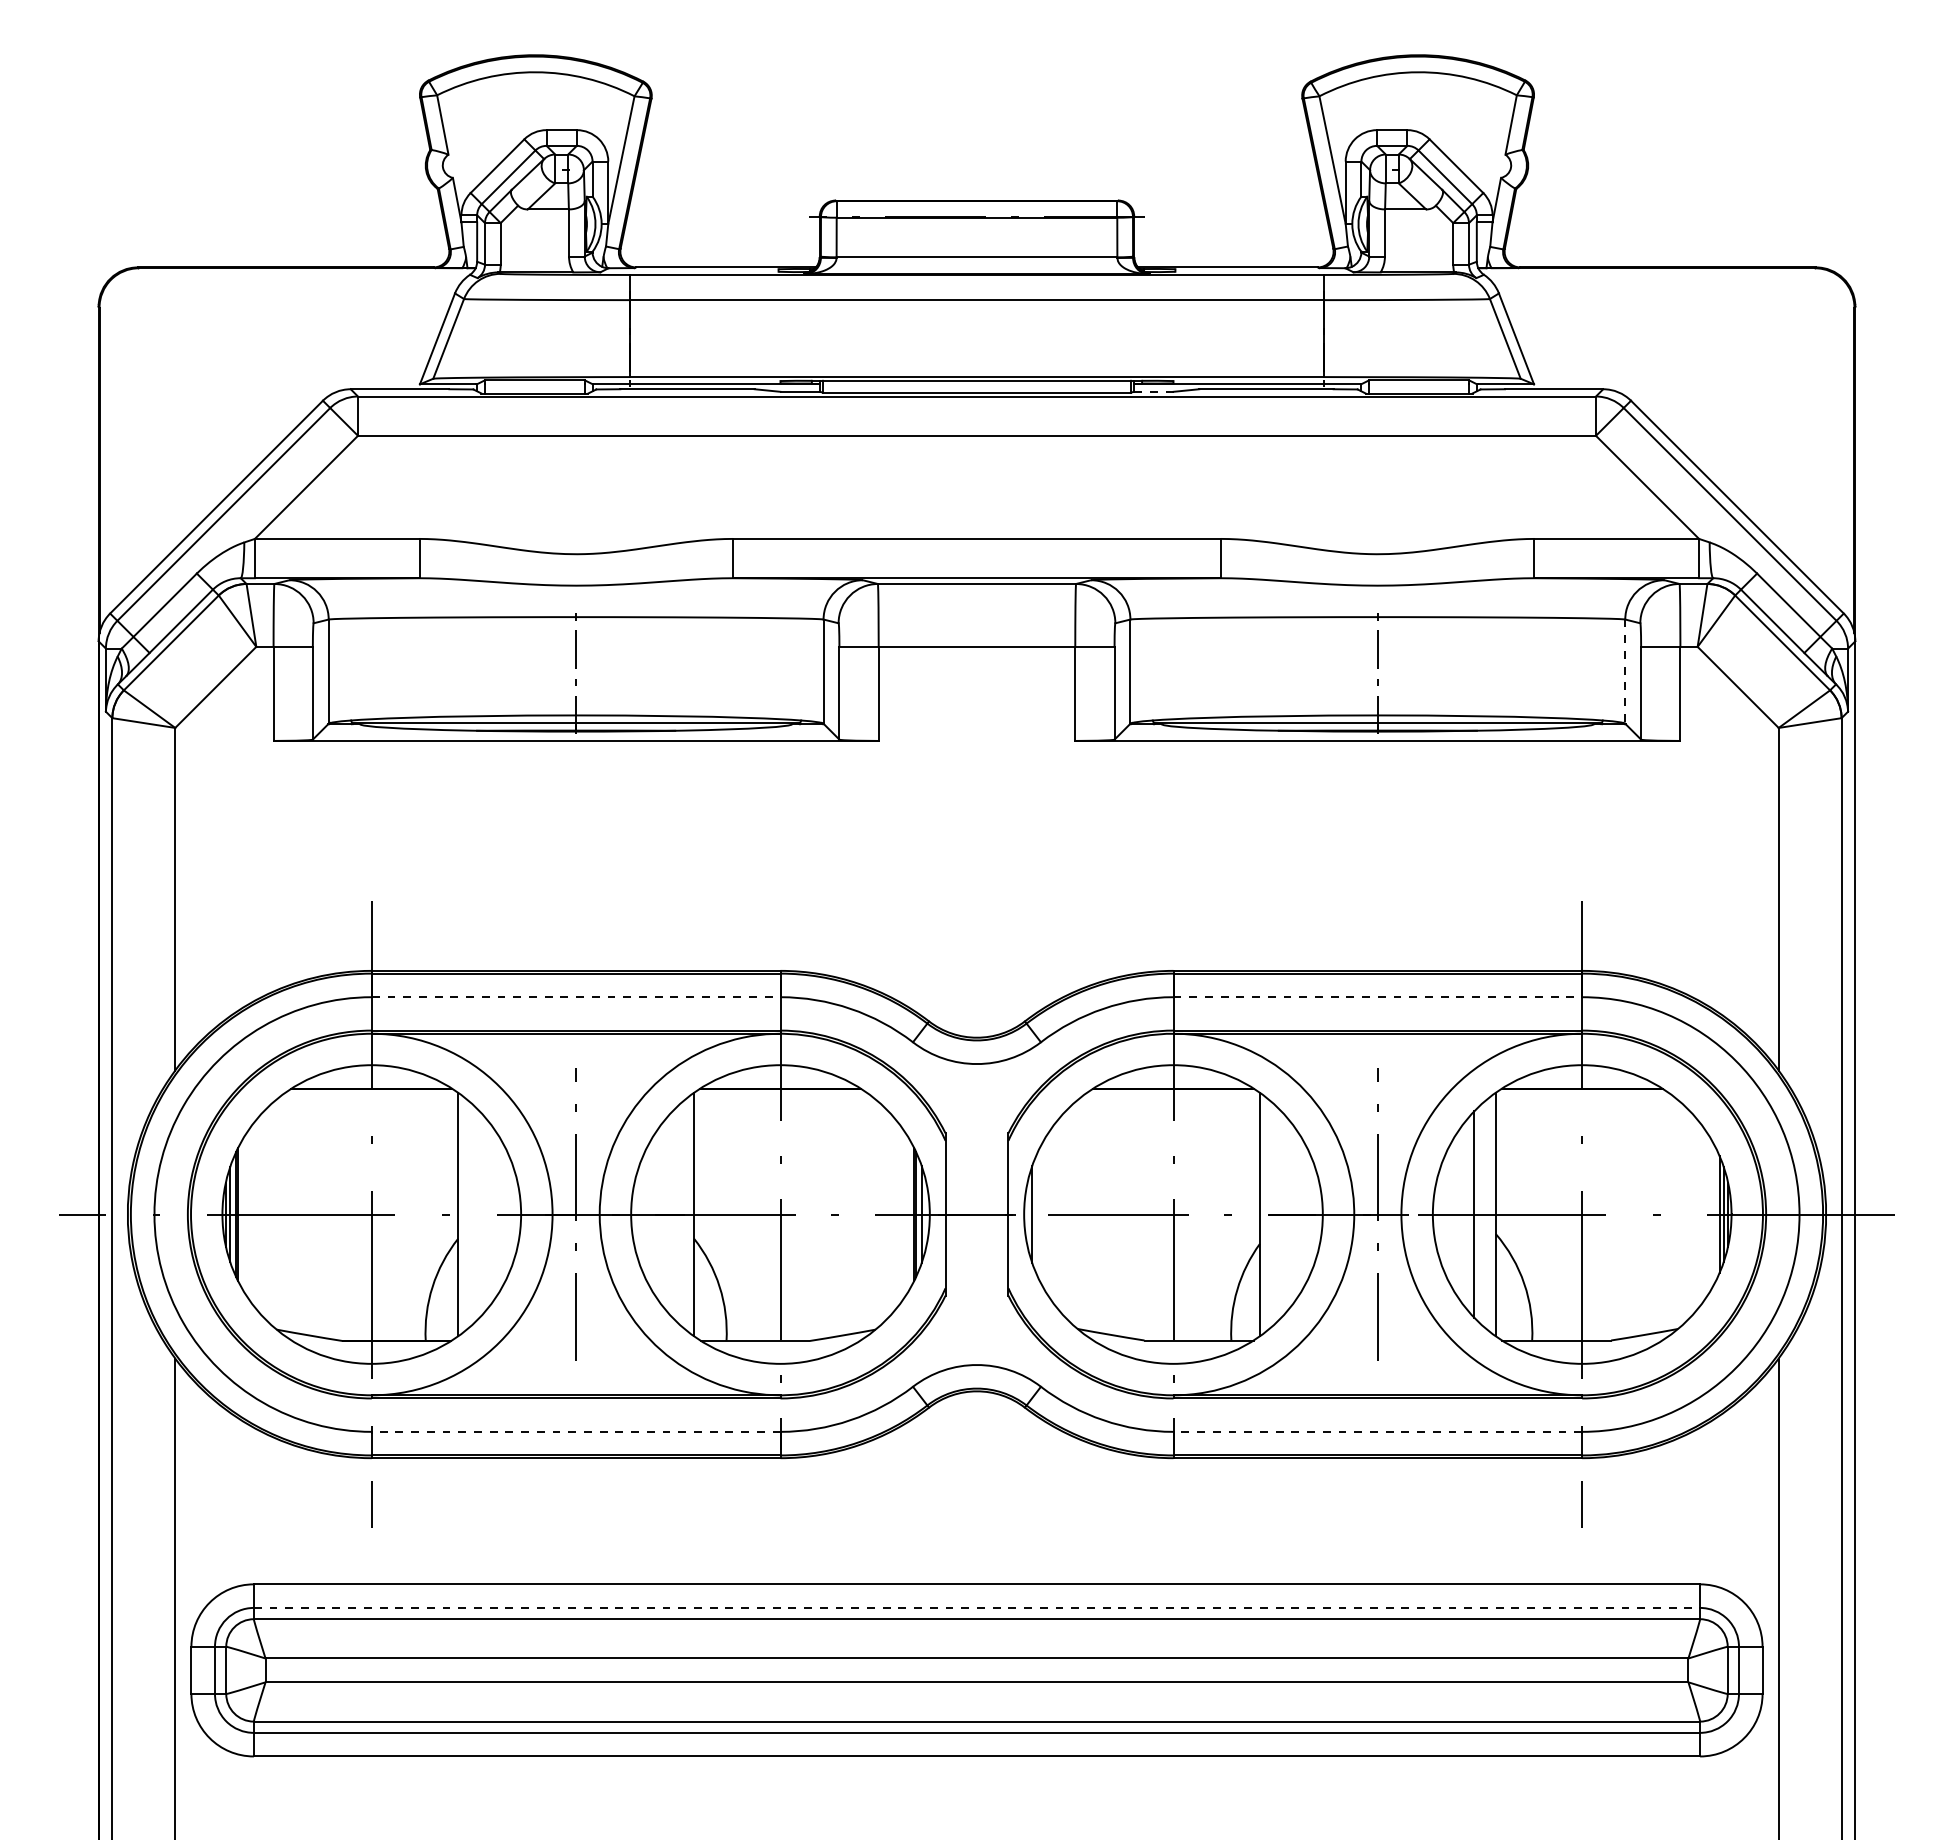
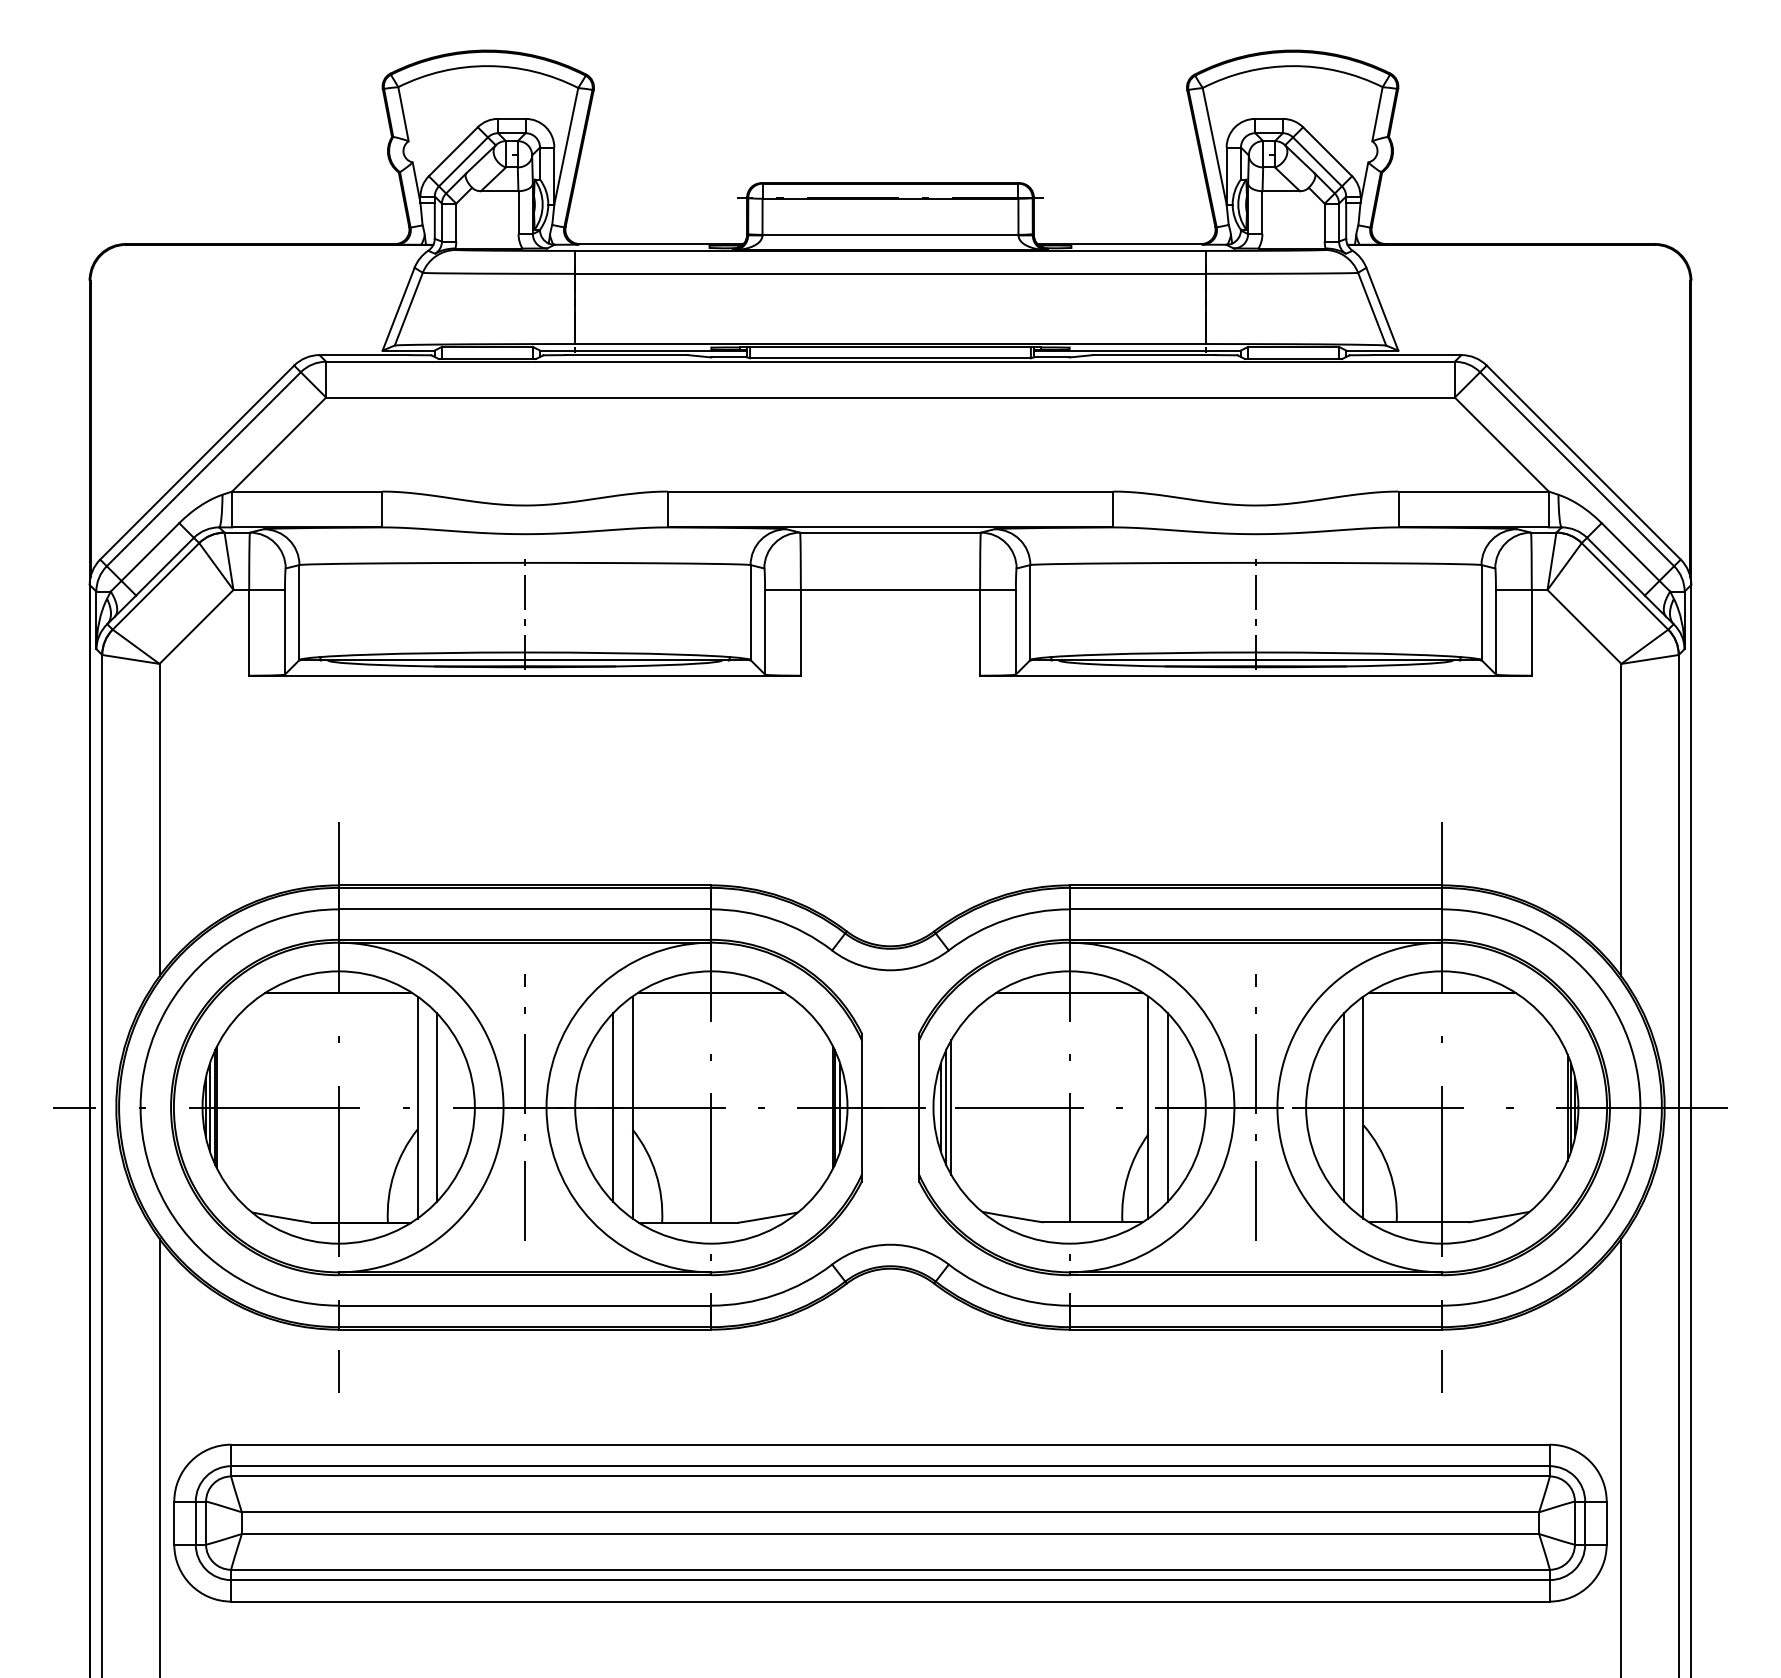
line: (1153, 391) -> (1051, 357), dashed -> solid
line: (1625, 672) -> (1481, 613), dashed -> solid
line: (576, 997) -> (525, 909), dashed -> solid
line: (1378, 997) -> (1256, 909), dashed -> solid
line: (479, 1214) -> (436, 1107), added
line: (672, 1214) -> (612, 1107), added
line: (1038, 1214) -> (946, 1107), added
line: (1043, 1214) -> (951, 1107), added
line: (1281, 1214) -> (1168, 1107), added
line: (575, 1431) -> (524, 1305), dashed -> solid
line: (1377, 1431) -> (1255, 1305), dashed -> solid
line: (977, 1607) -> (890, 1465), dashed -> solid

